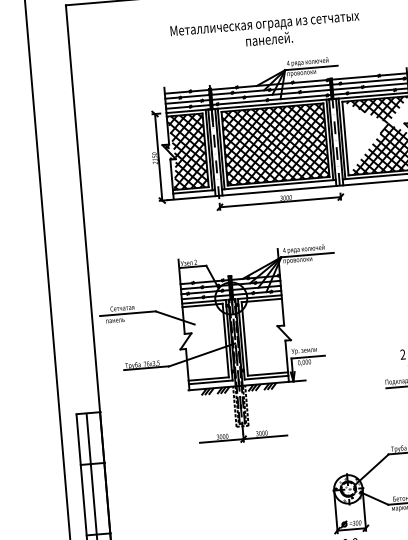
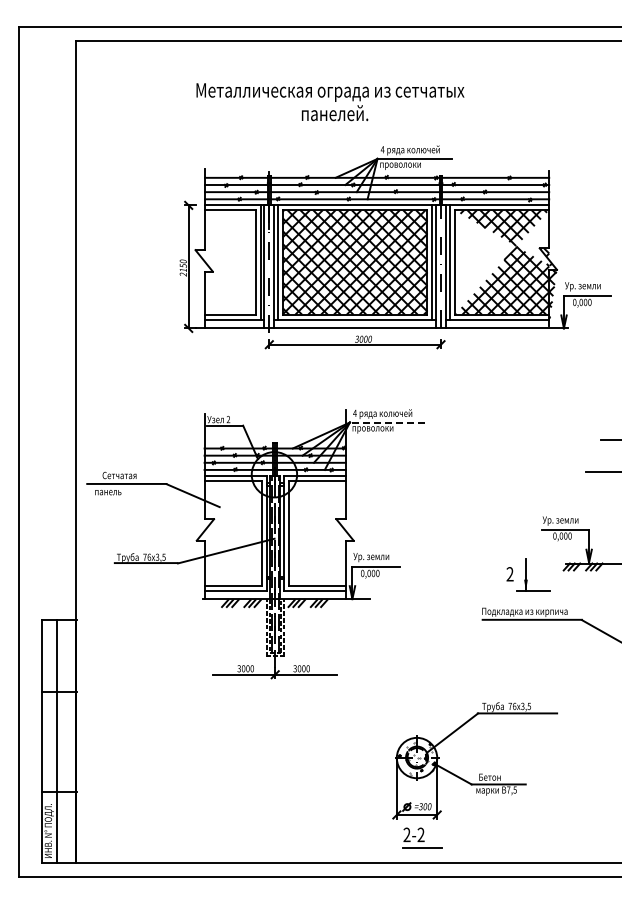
text: (265, 31) -> (330, 102), moved
hatch: (185, 154) -> (226, 265), removed
line: (307, 255) -> (386, 422), solid -> dashed

